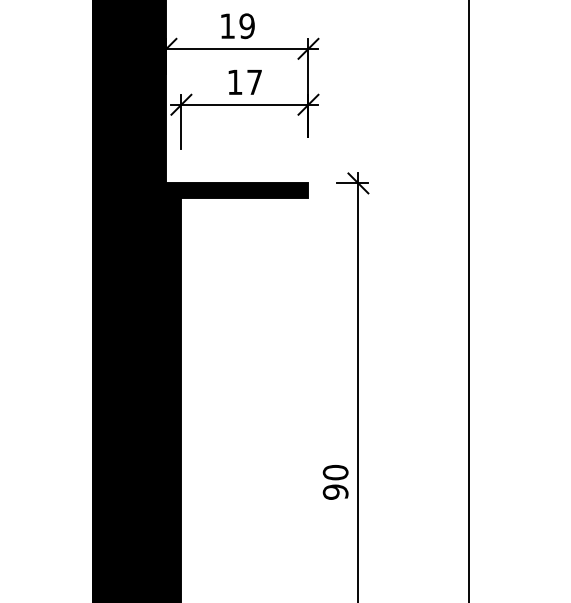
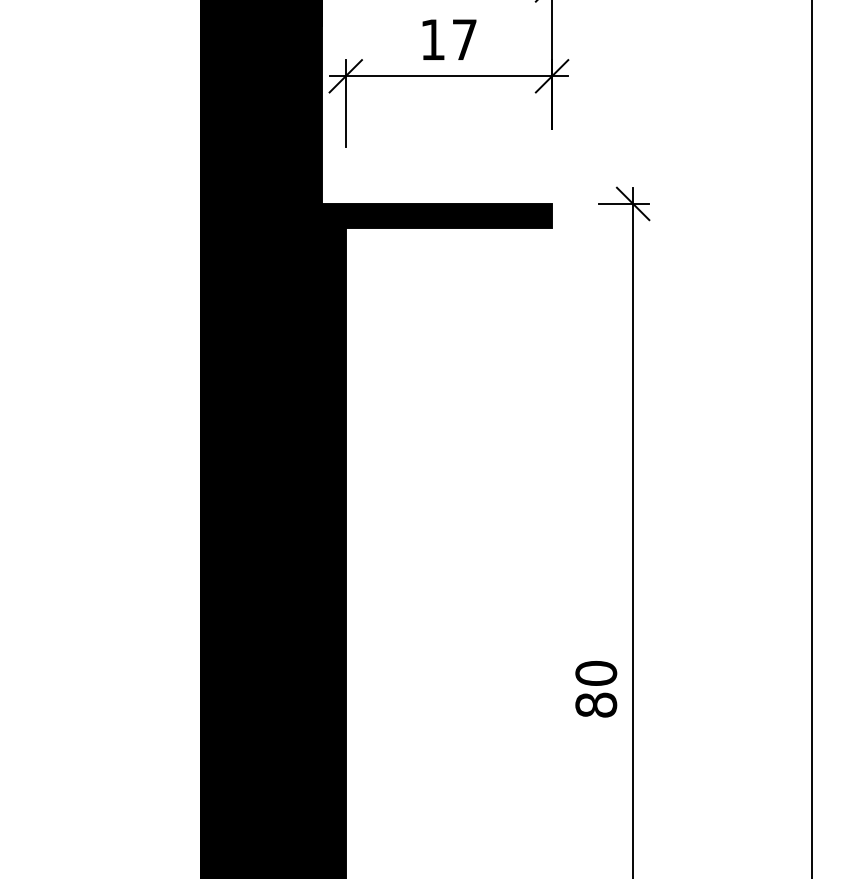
text: (335, 491) -> (595, 704), 90 -> 80

